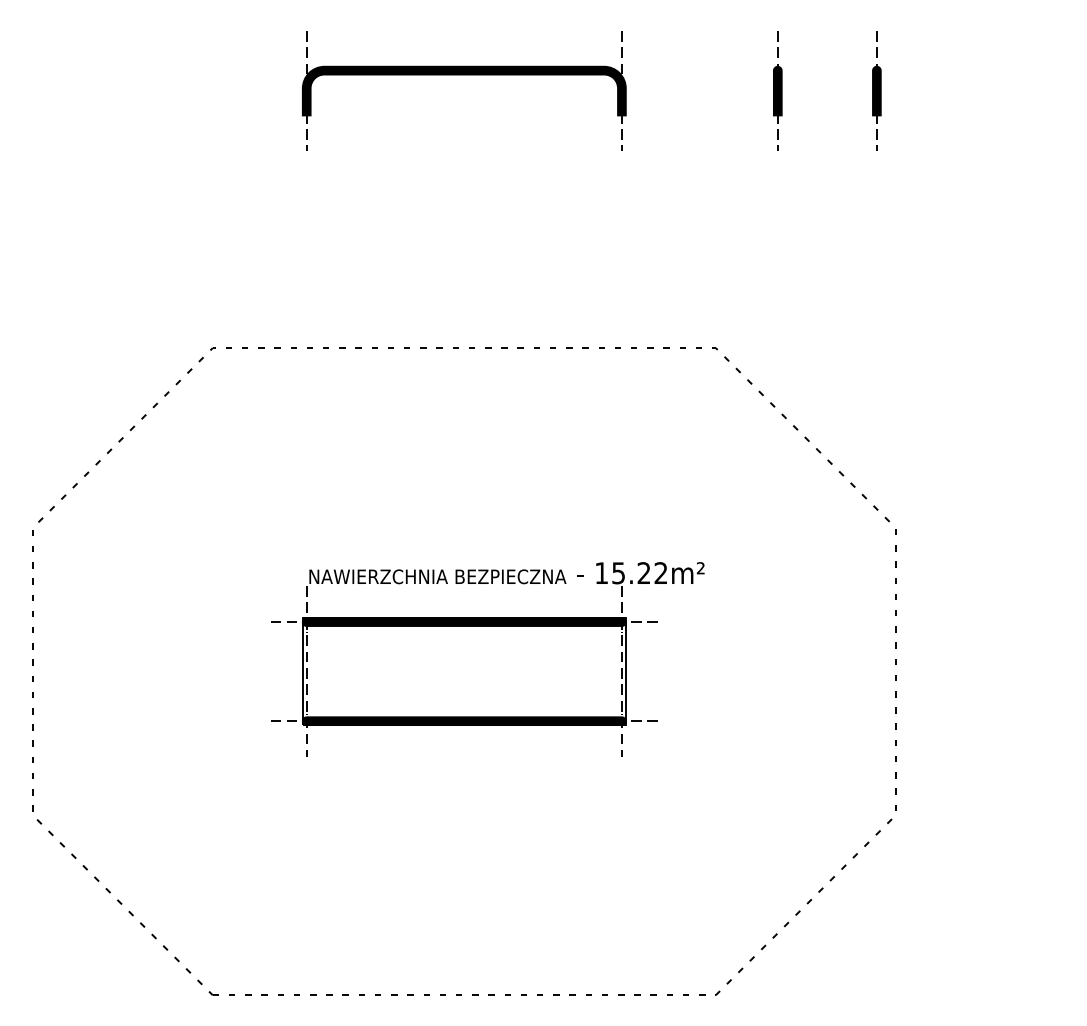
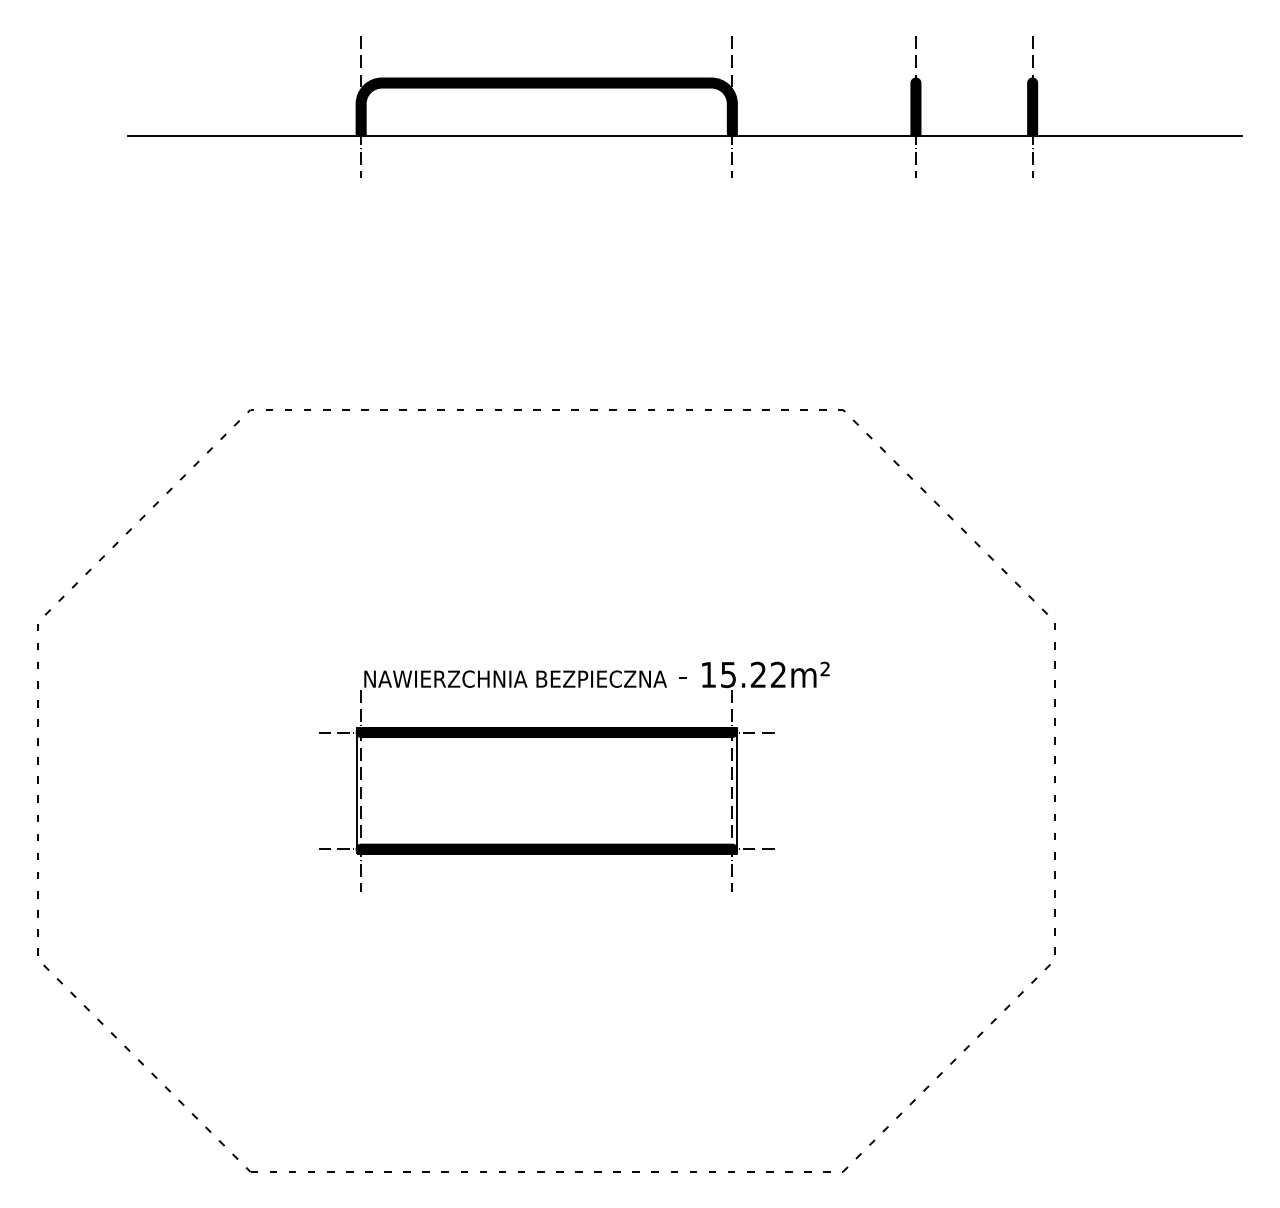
line: (581, 115) -> (684, 135), added

